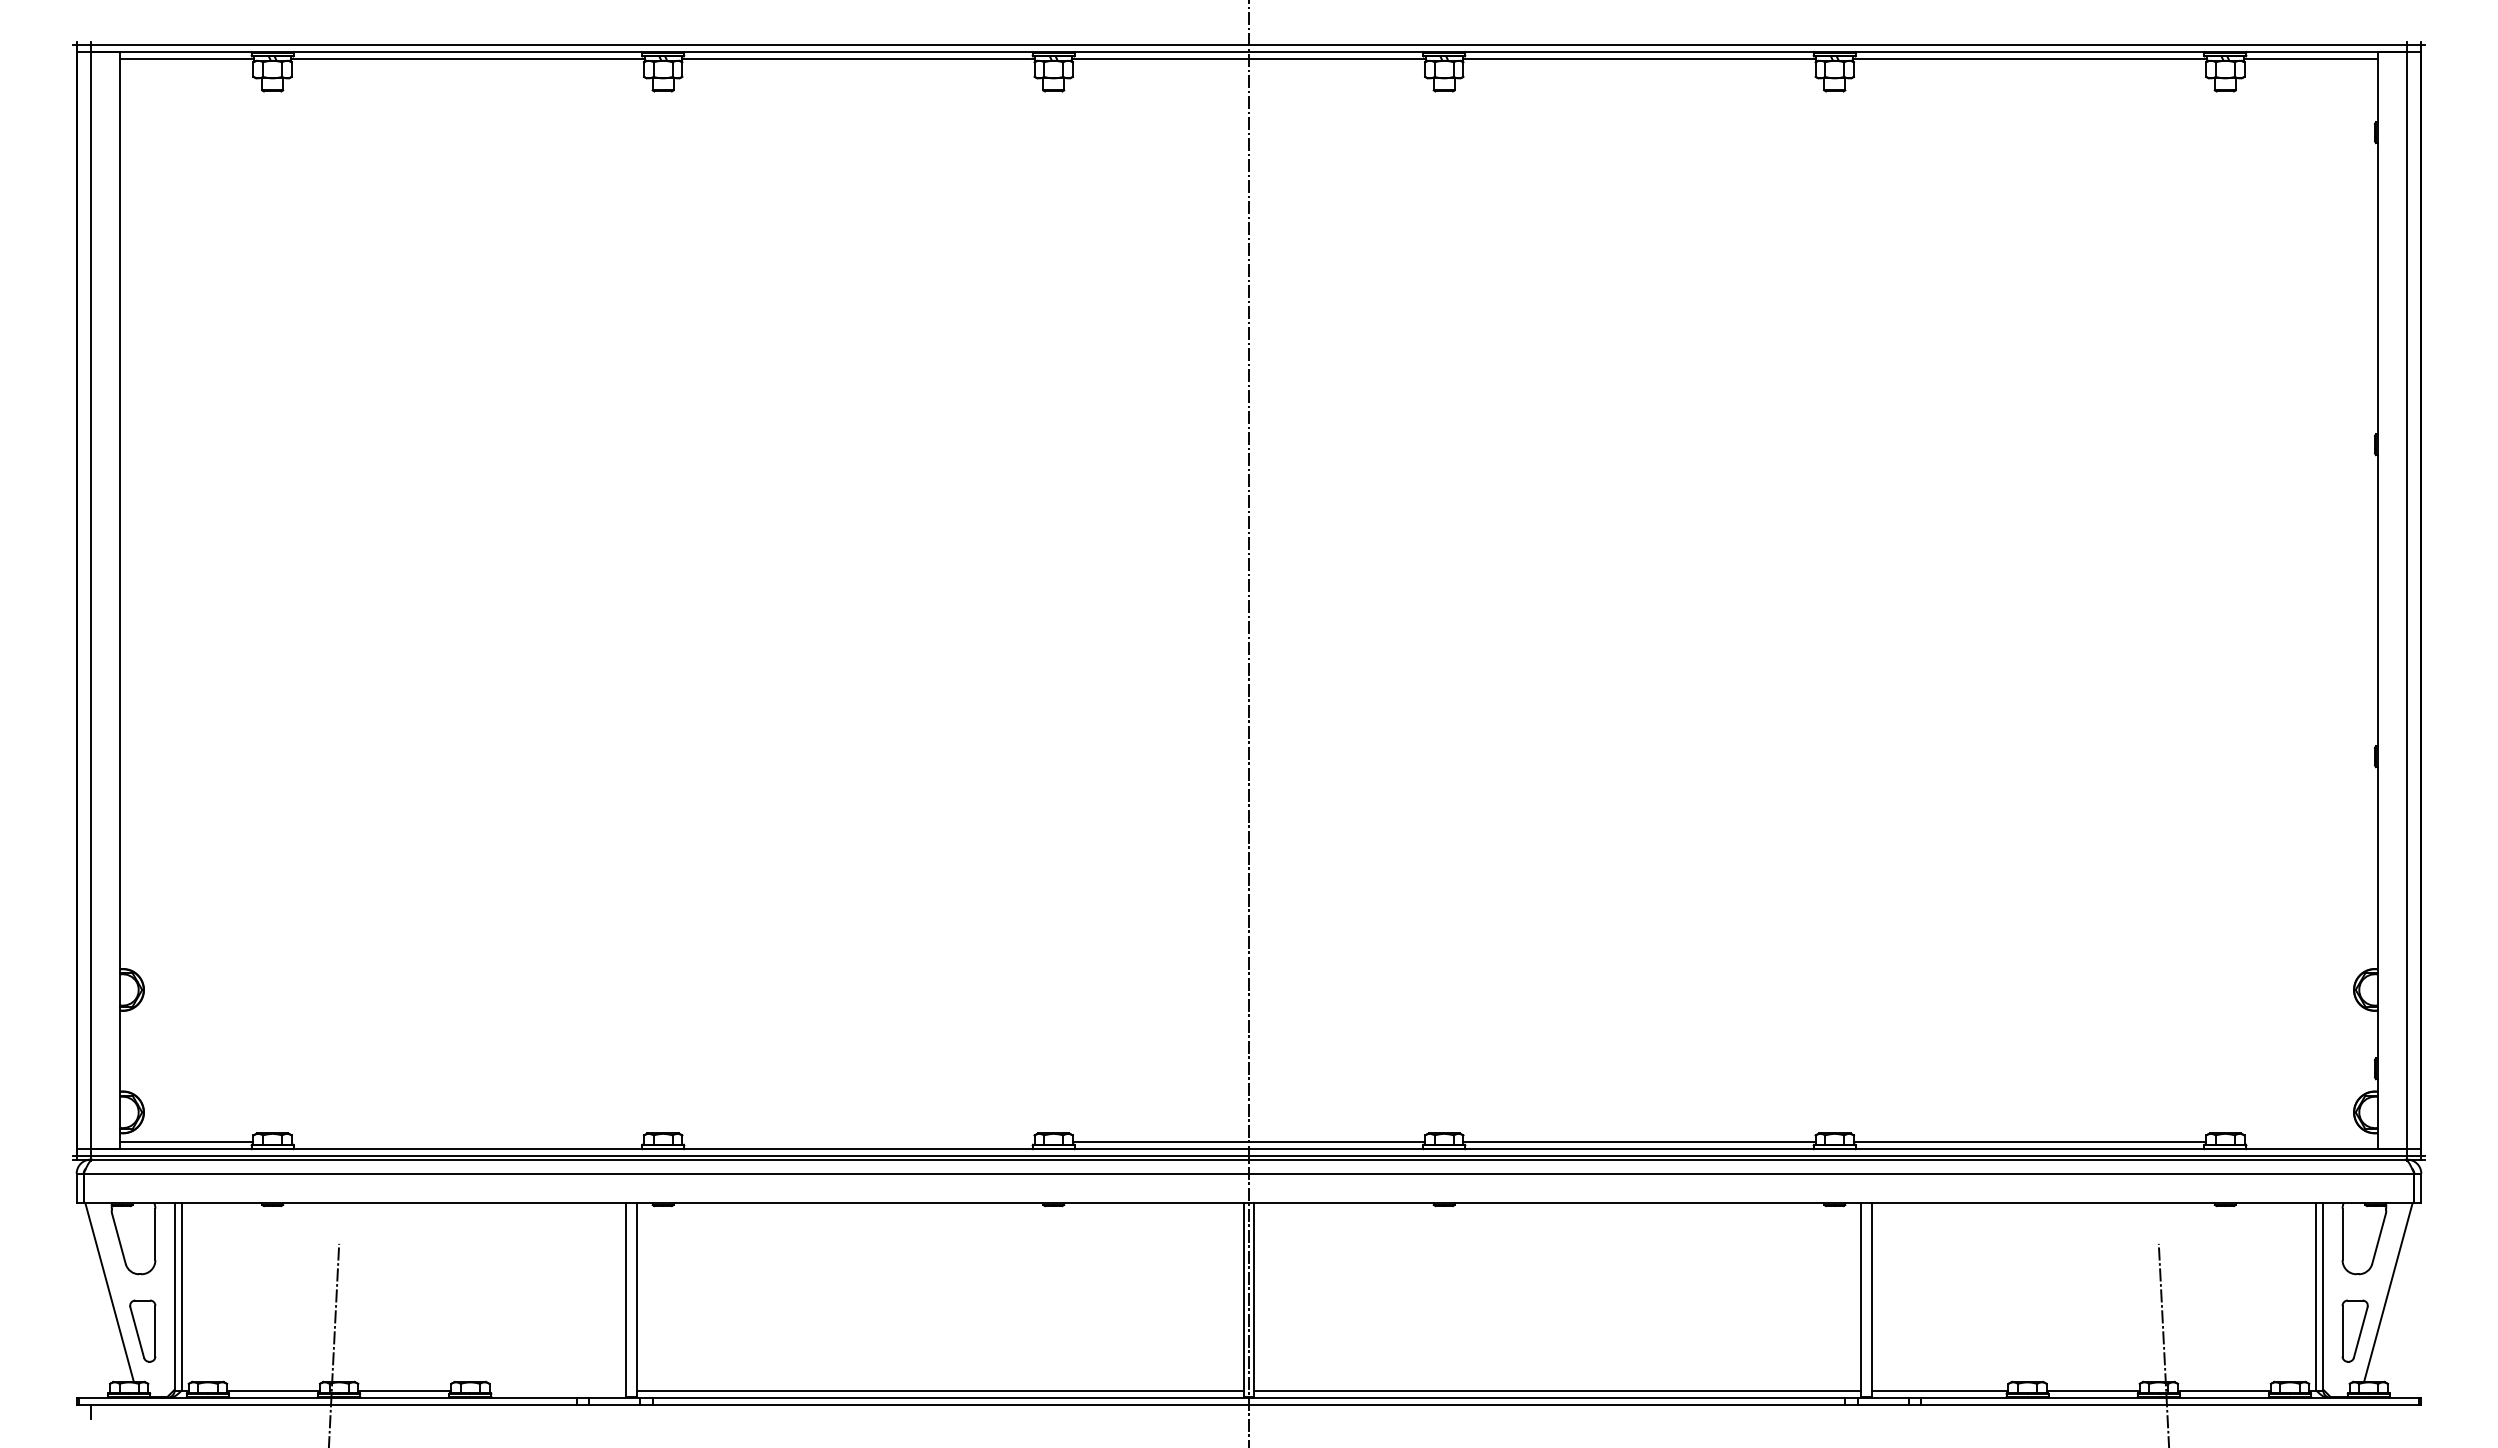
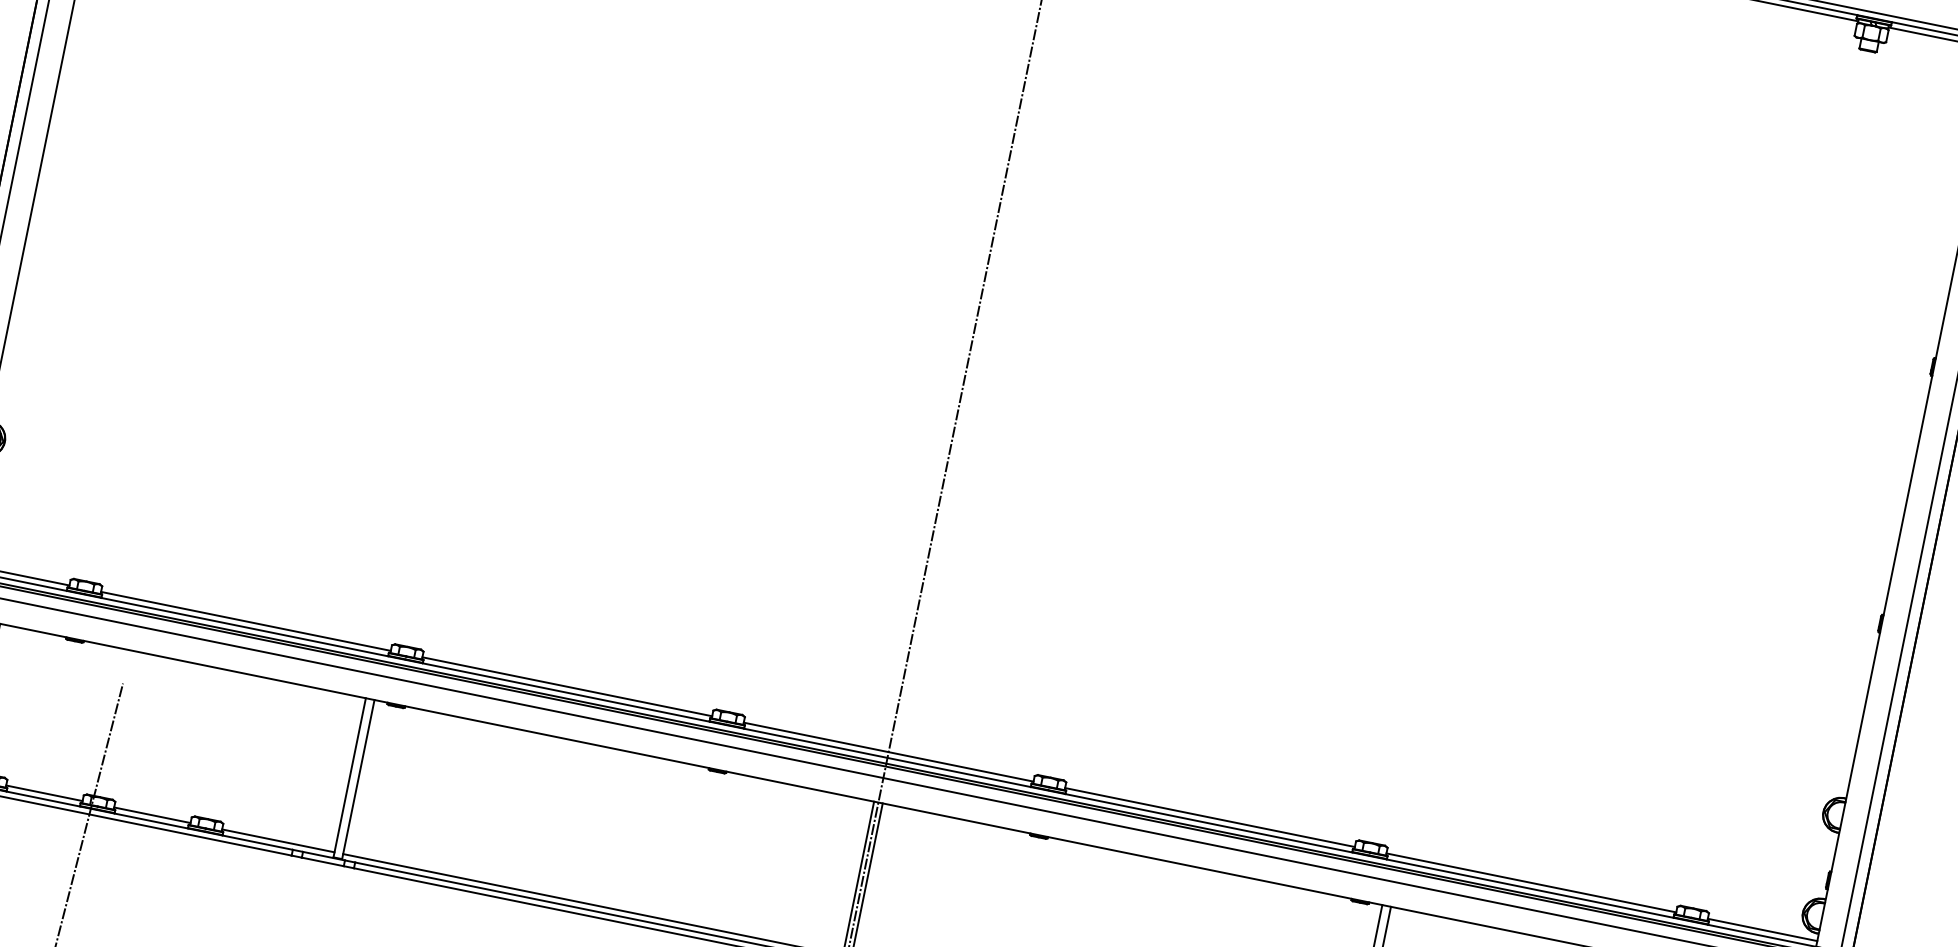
line: (467, 1142) -> (245, 621), added
line: (858, 1142) -> (567, 687), added
line: (2310, 1142) -> (1762, 930), added
line: (557, 1390) -> (278, 840), added

